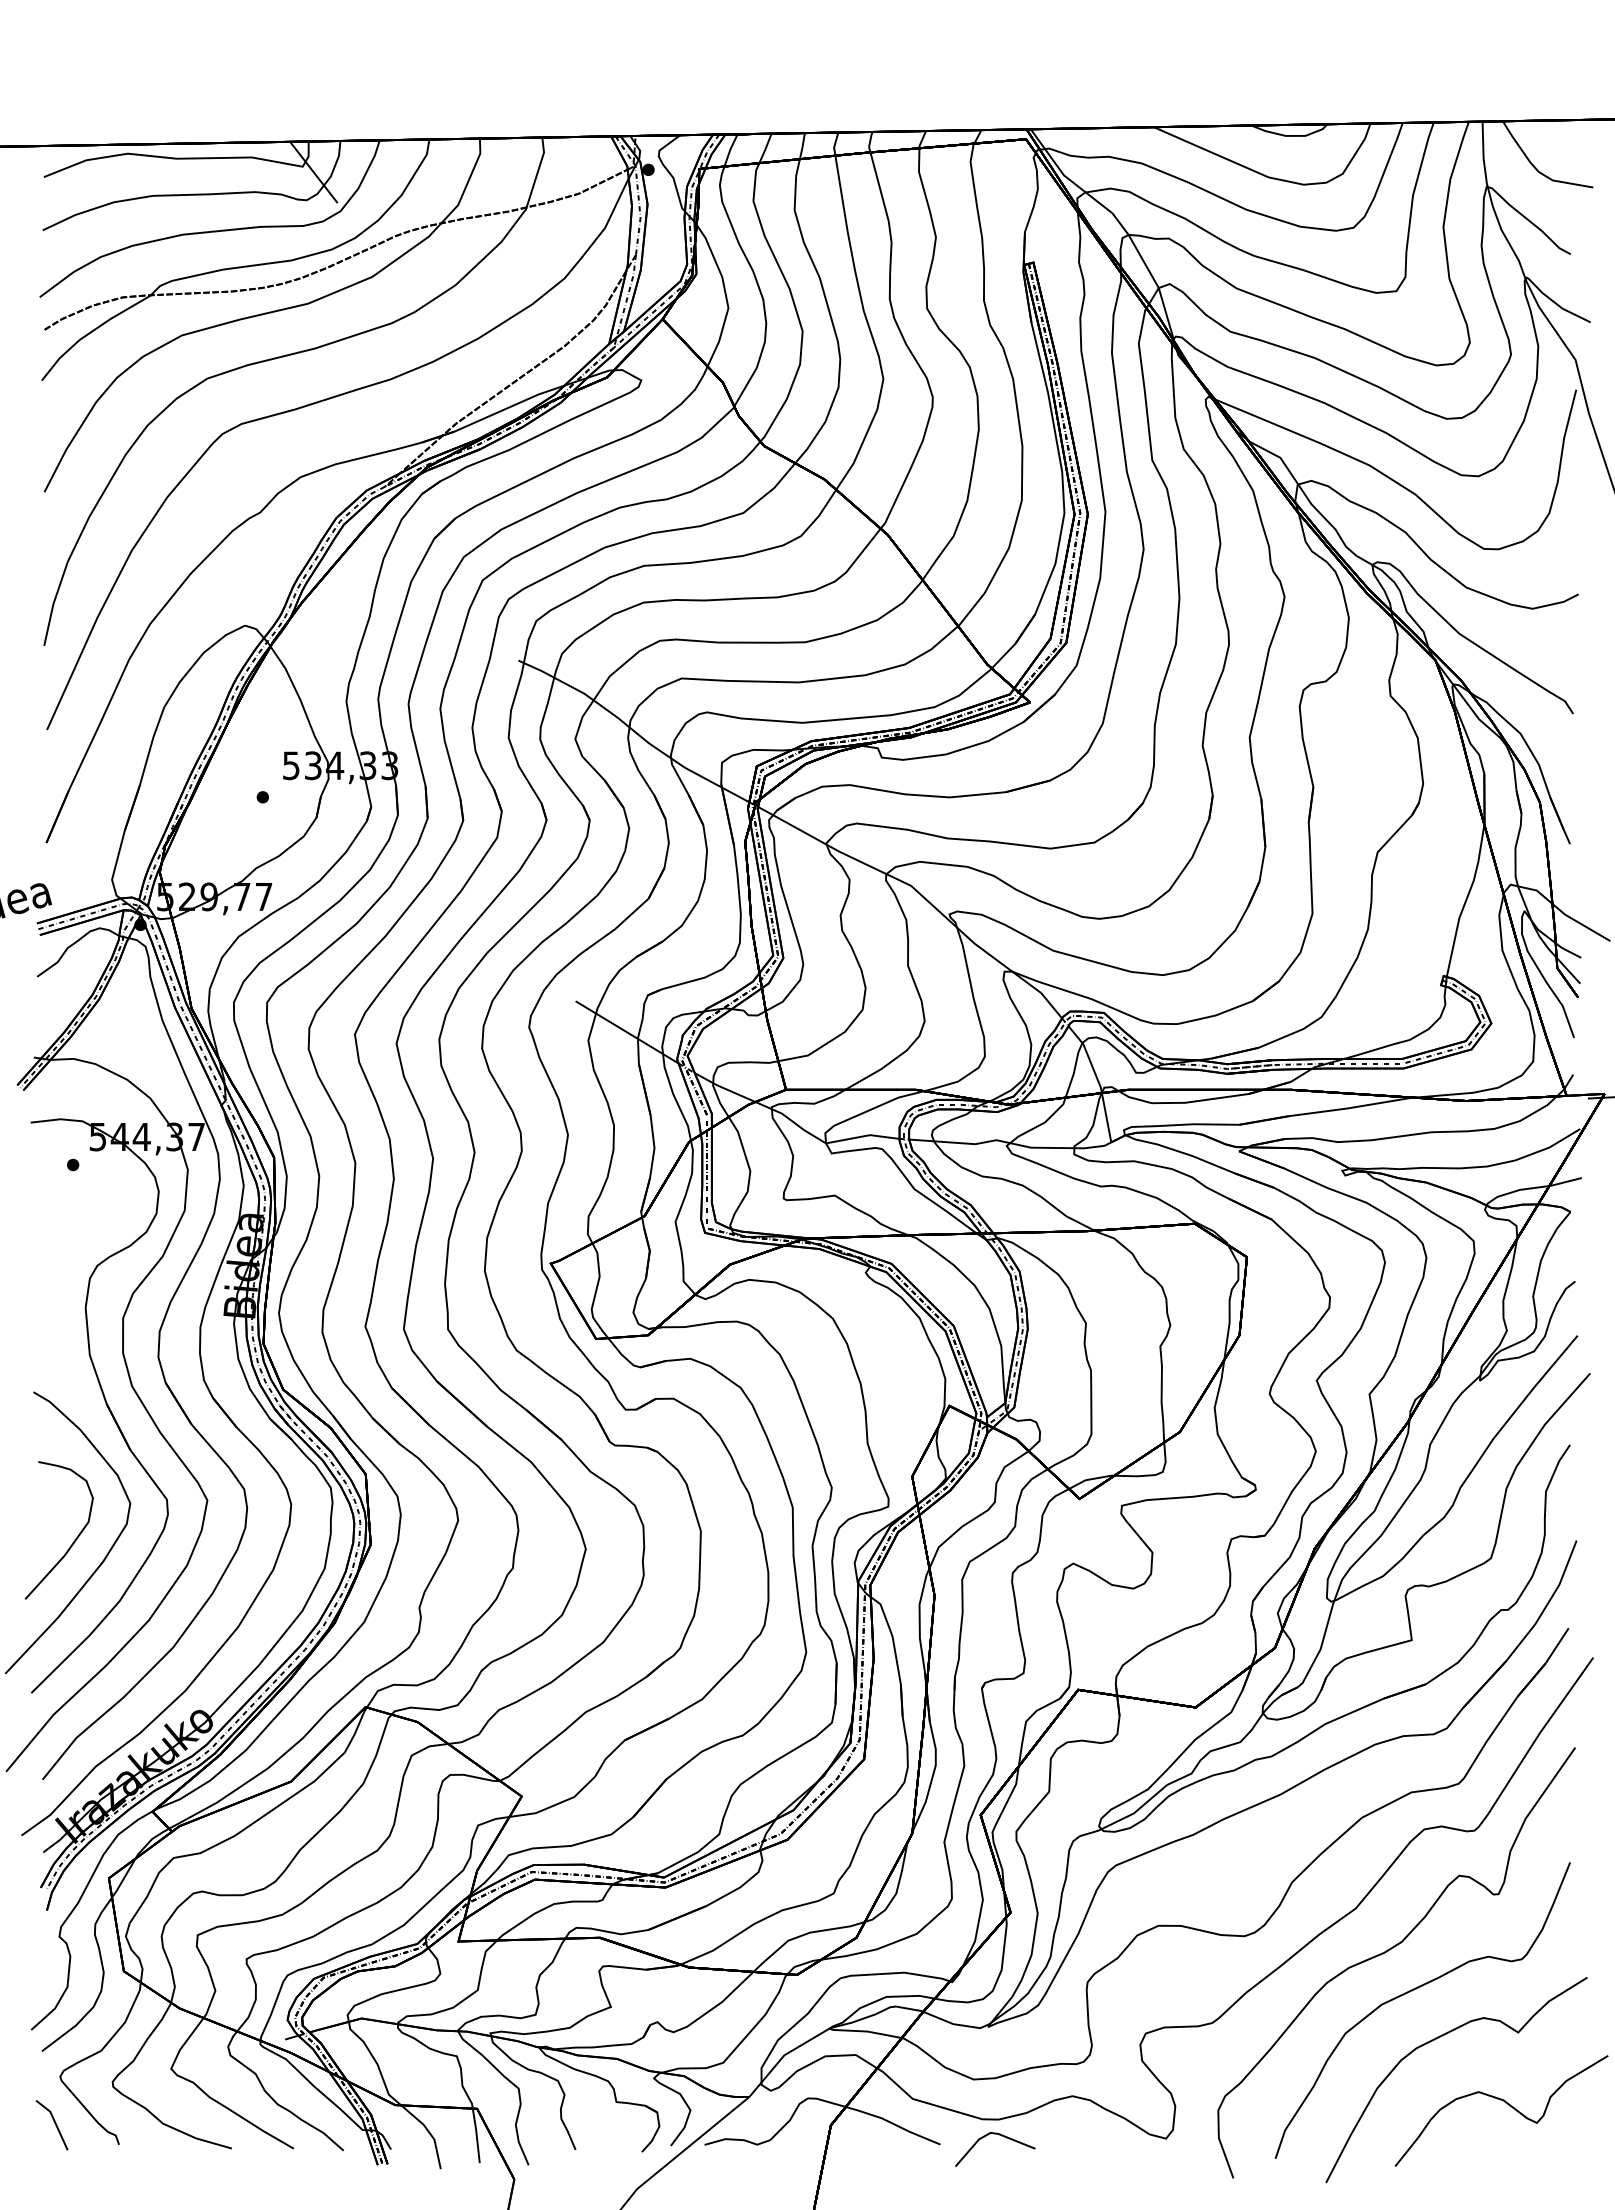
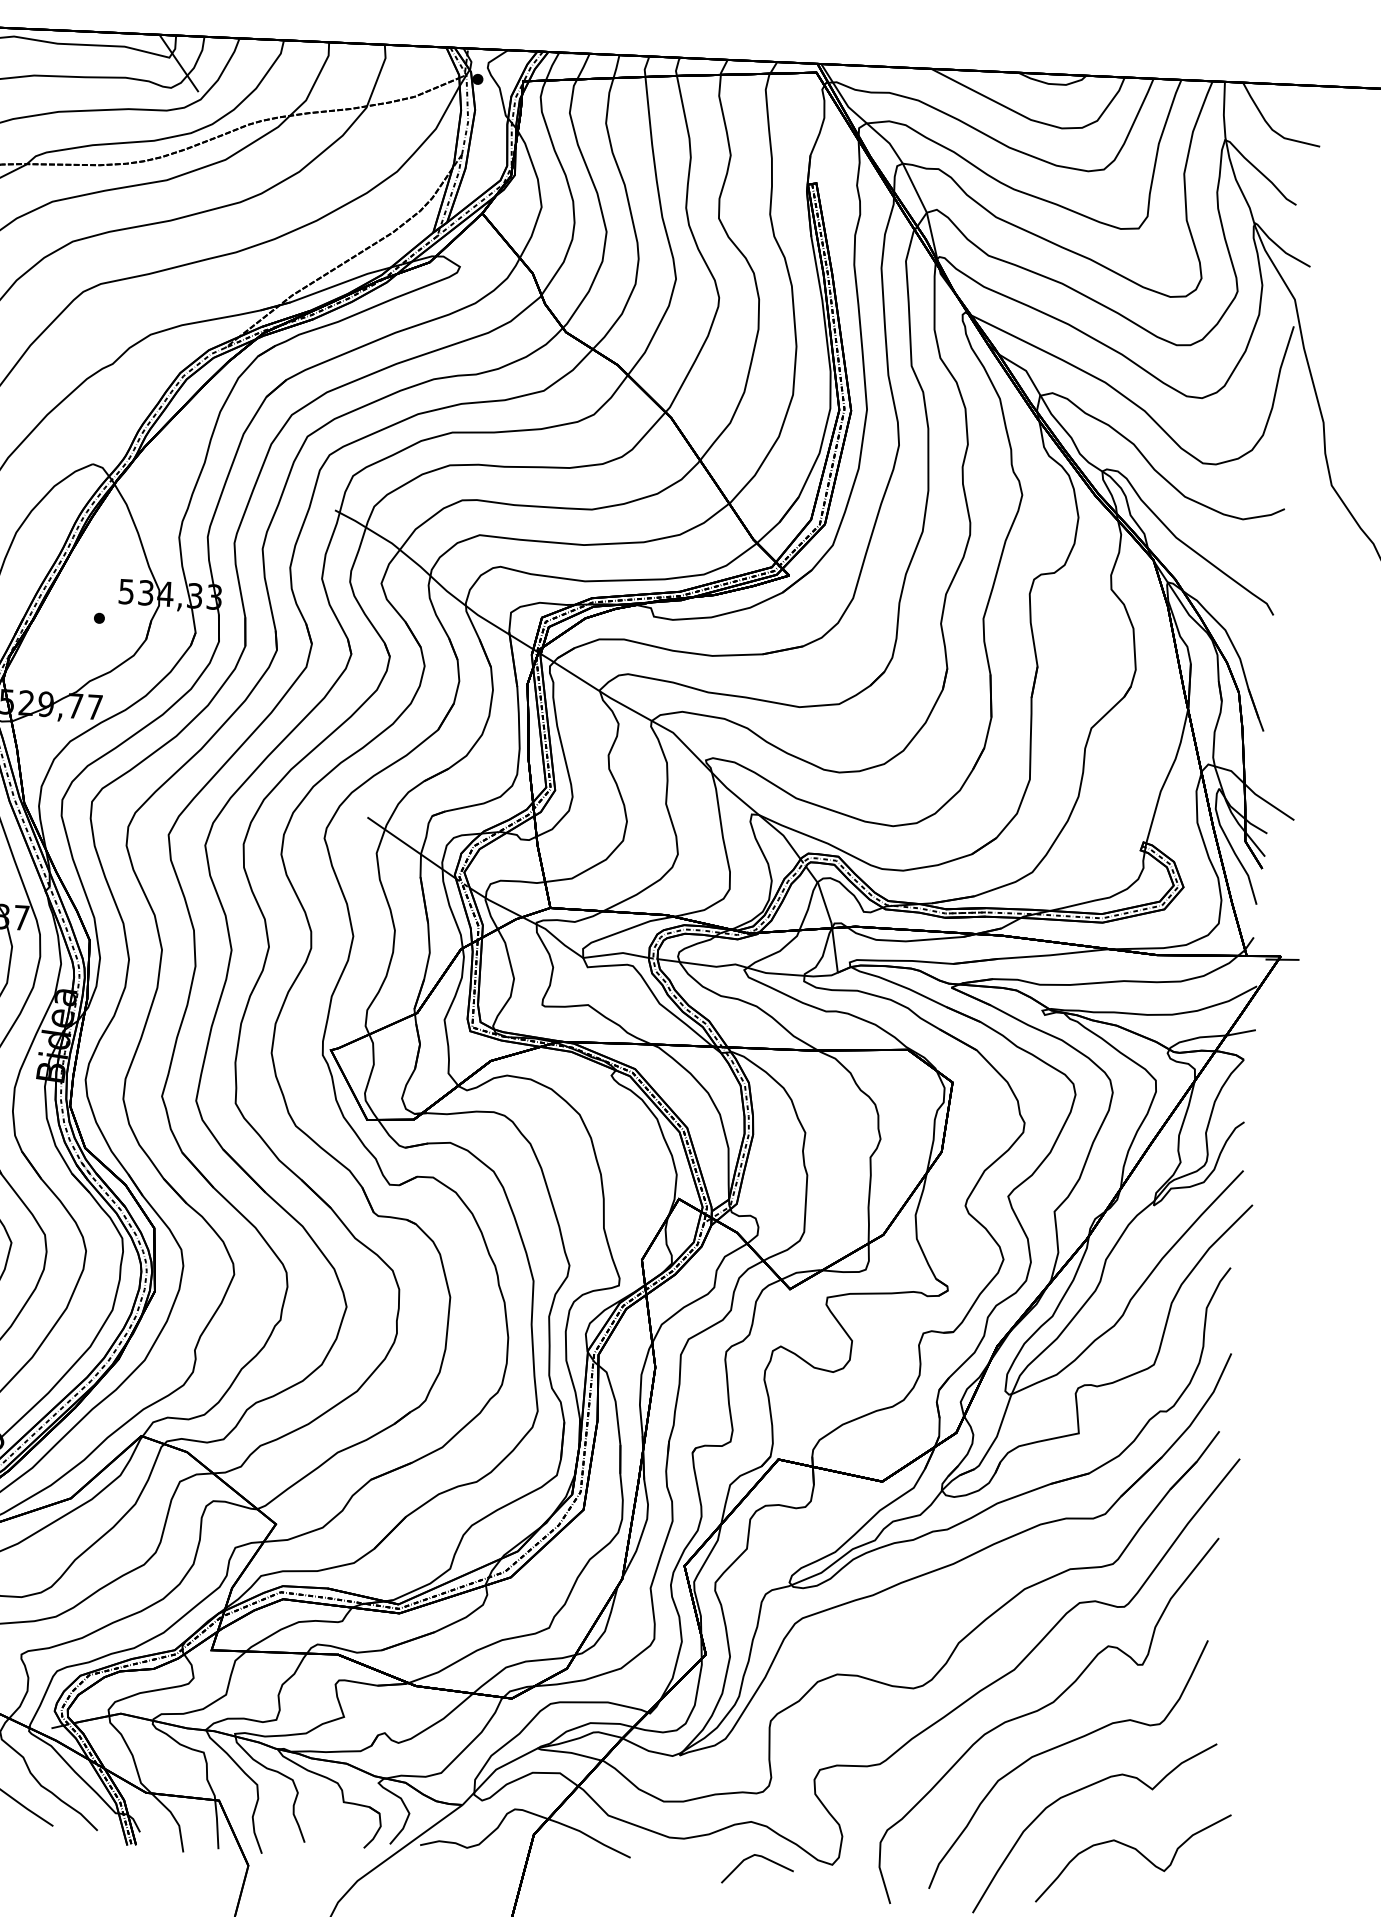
line: (1001, 2136) -> (764, 1858), moved

